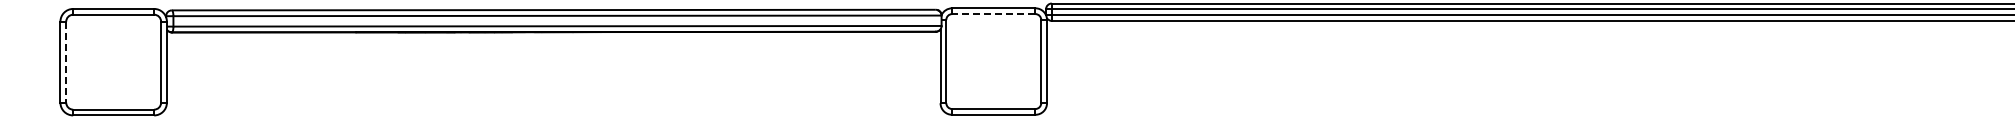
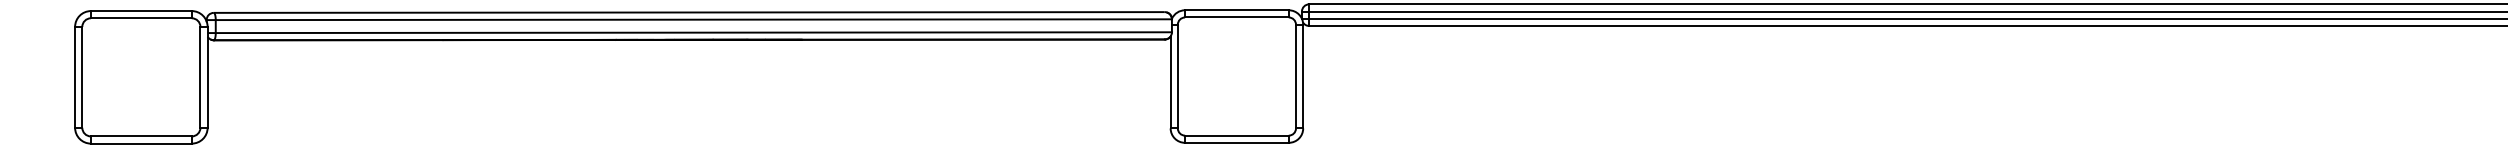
line: (993, 14) -> (1236, 17), dashed -> solid
line: (66, 62) -> (82, 77), dashed -> solid

